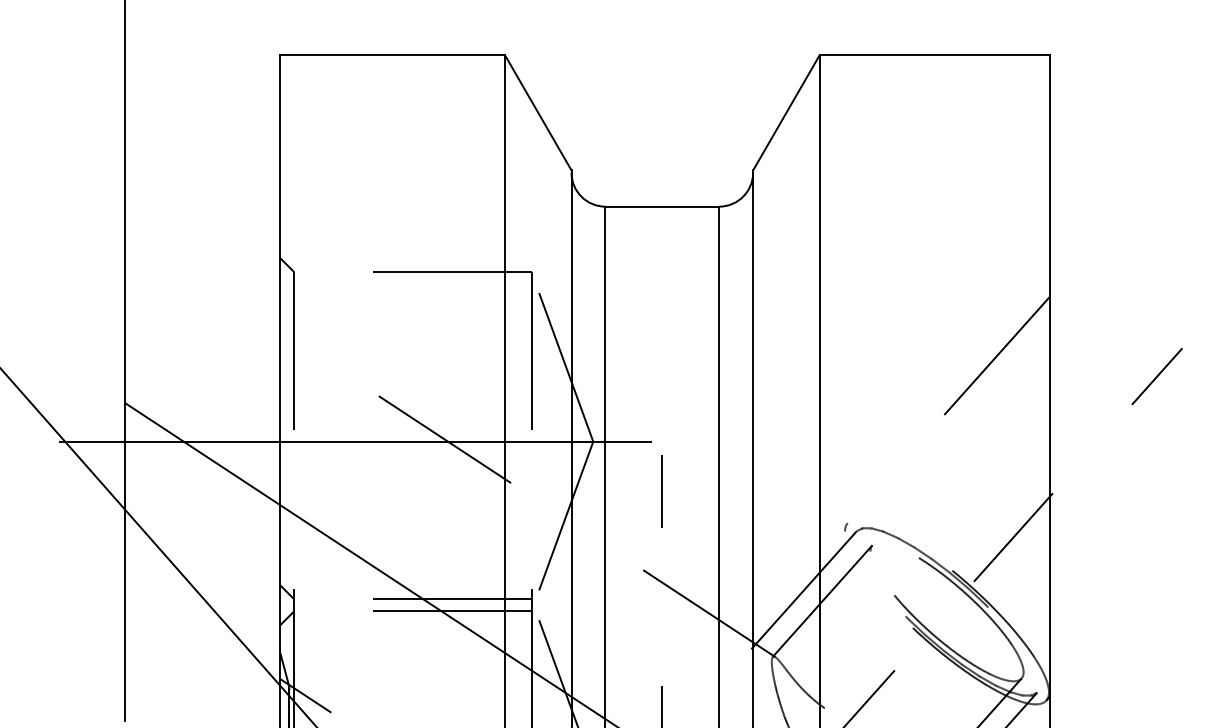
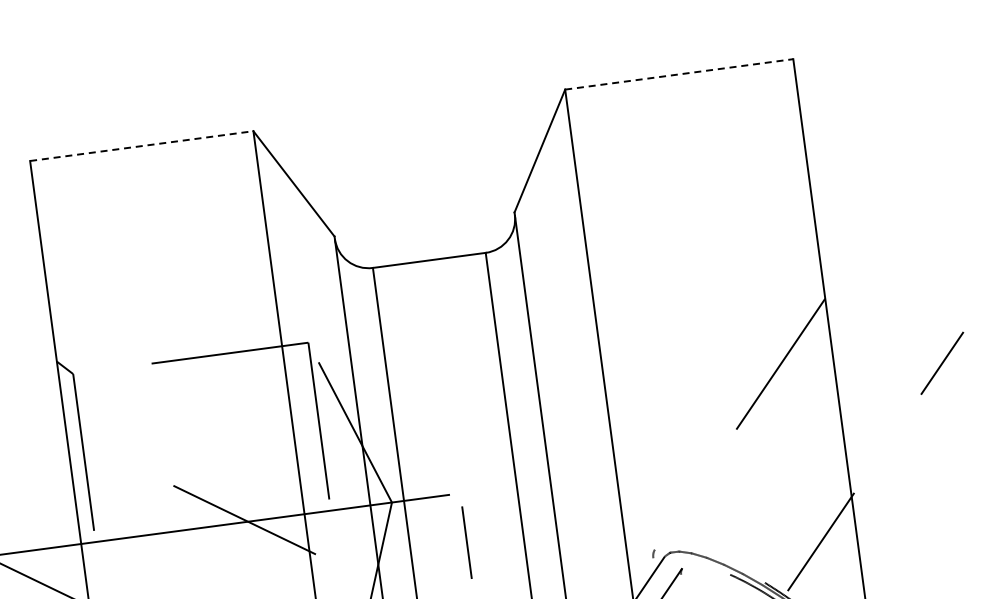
line: (392, 55) -> (141, 146), solid -> dashed
line: (935, 55) -> (680, 74), solid -> dashed

